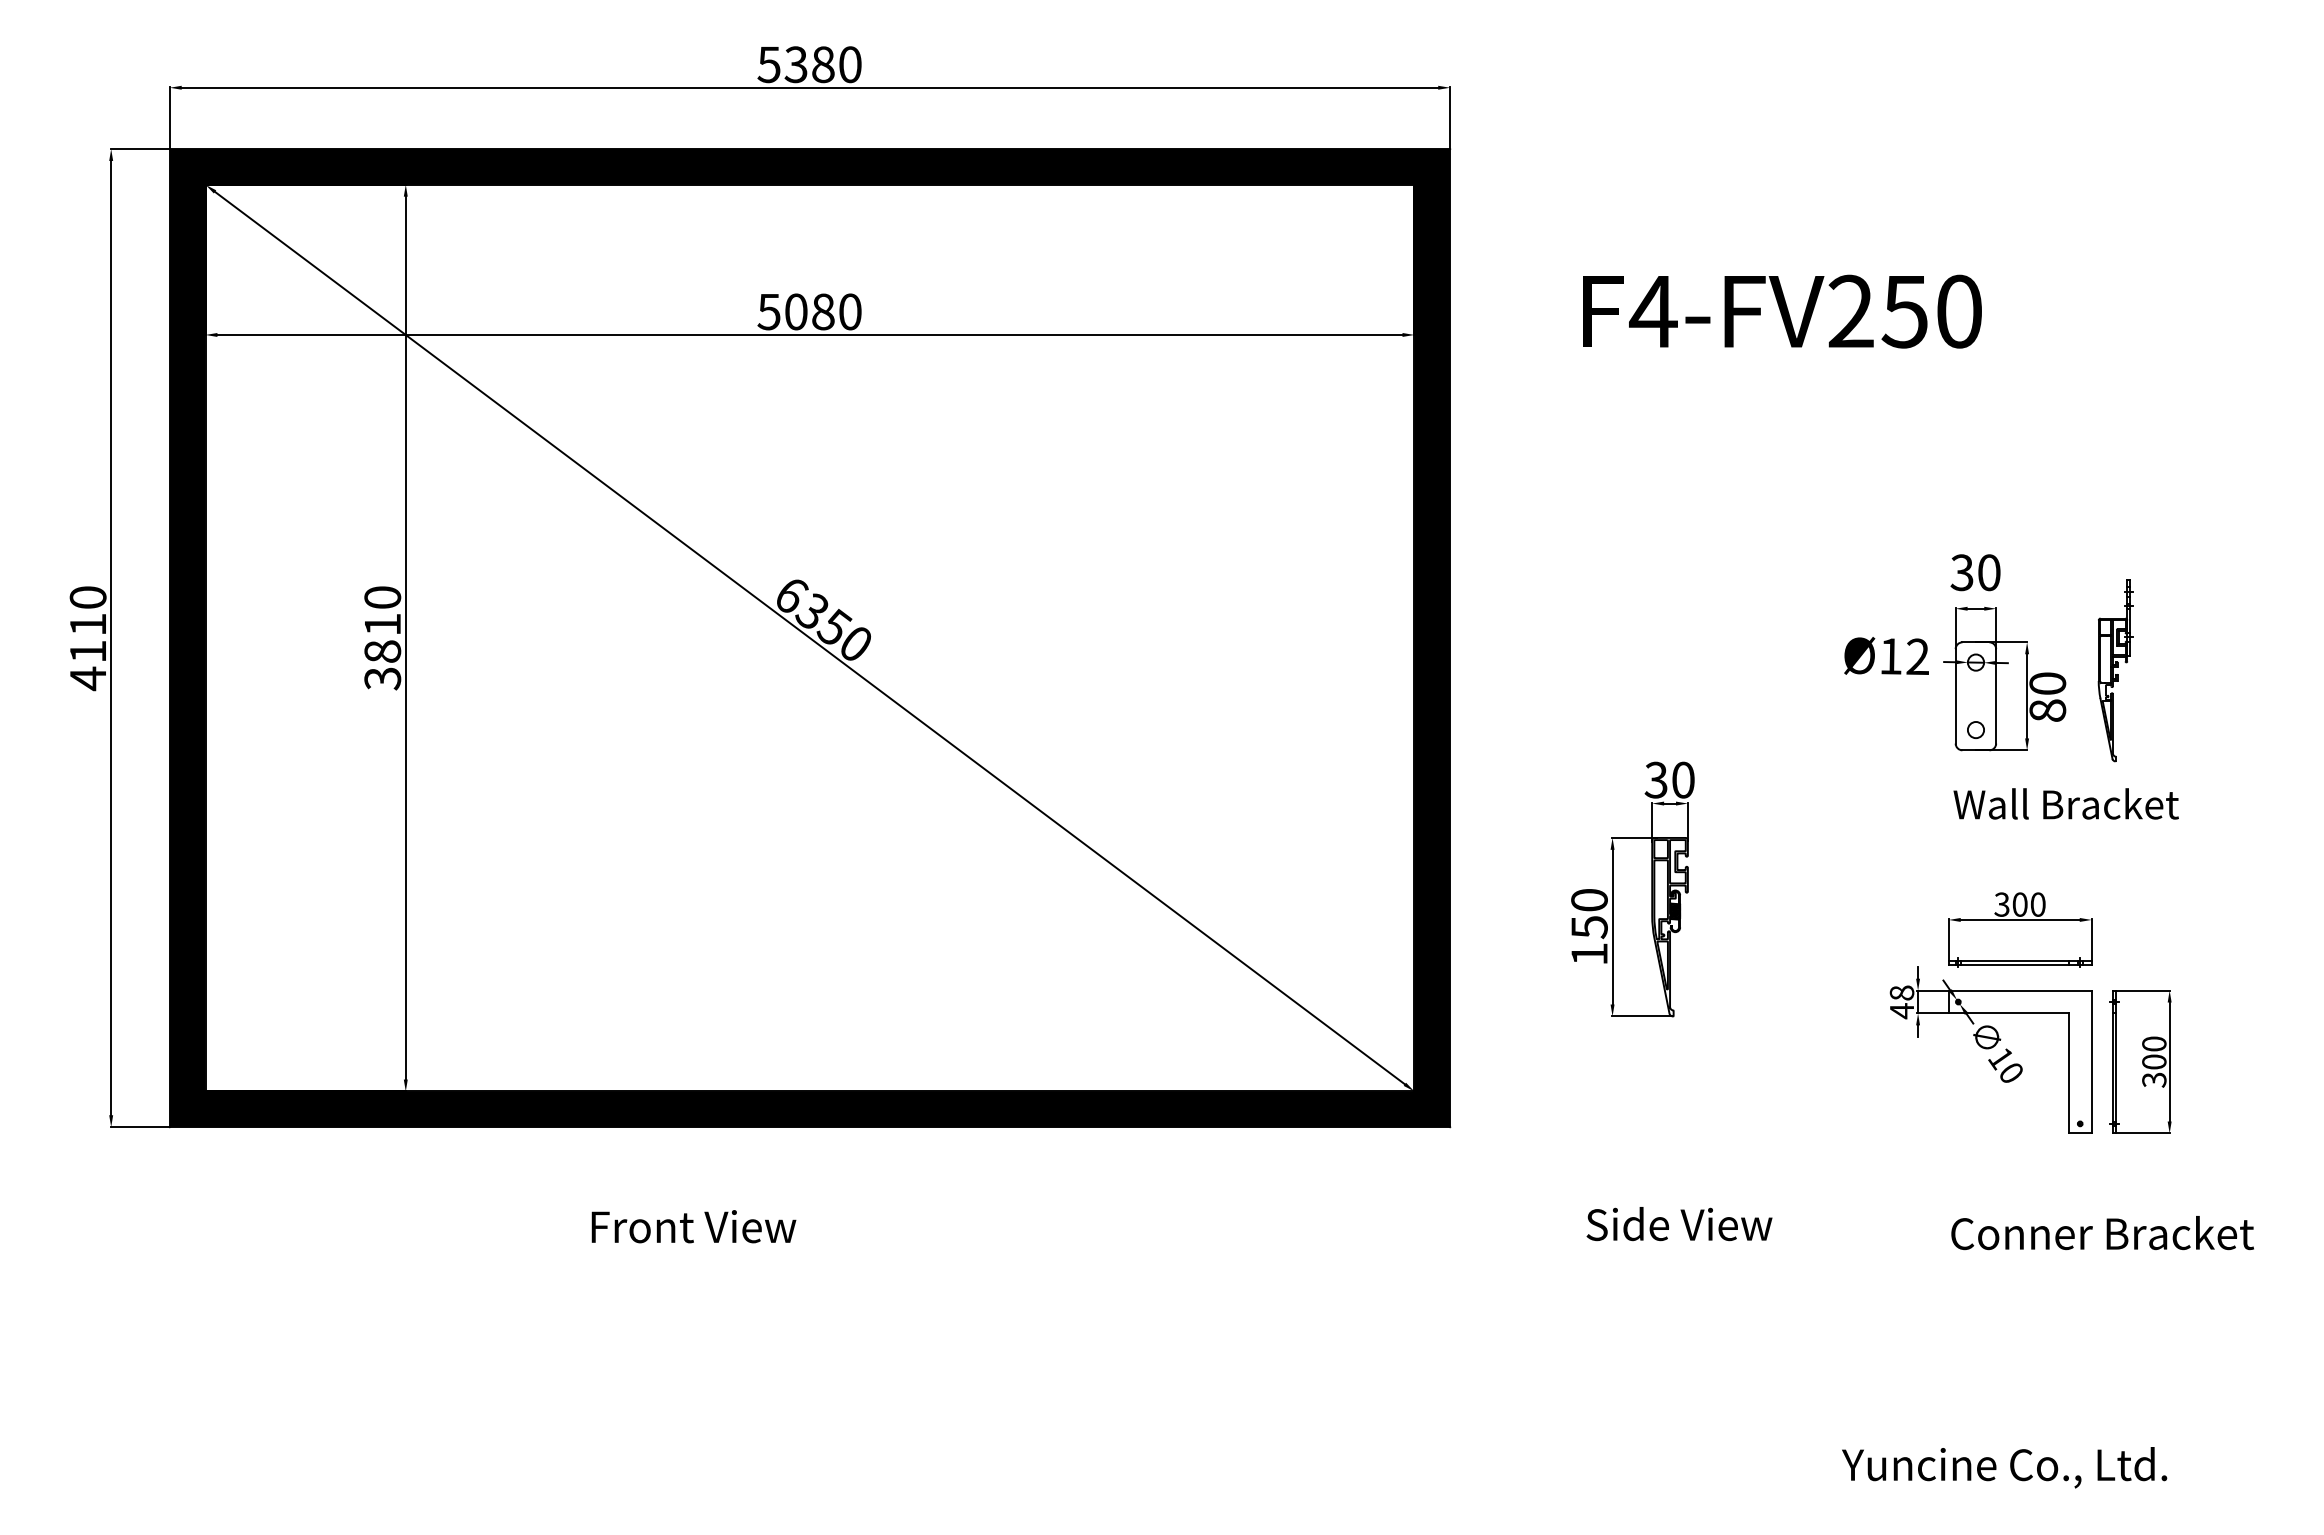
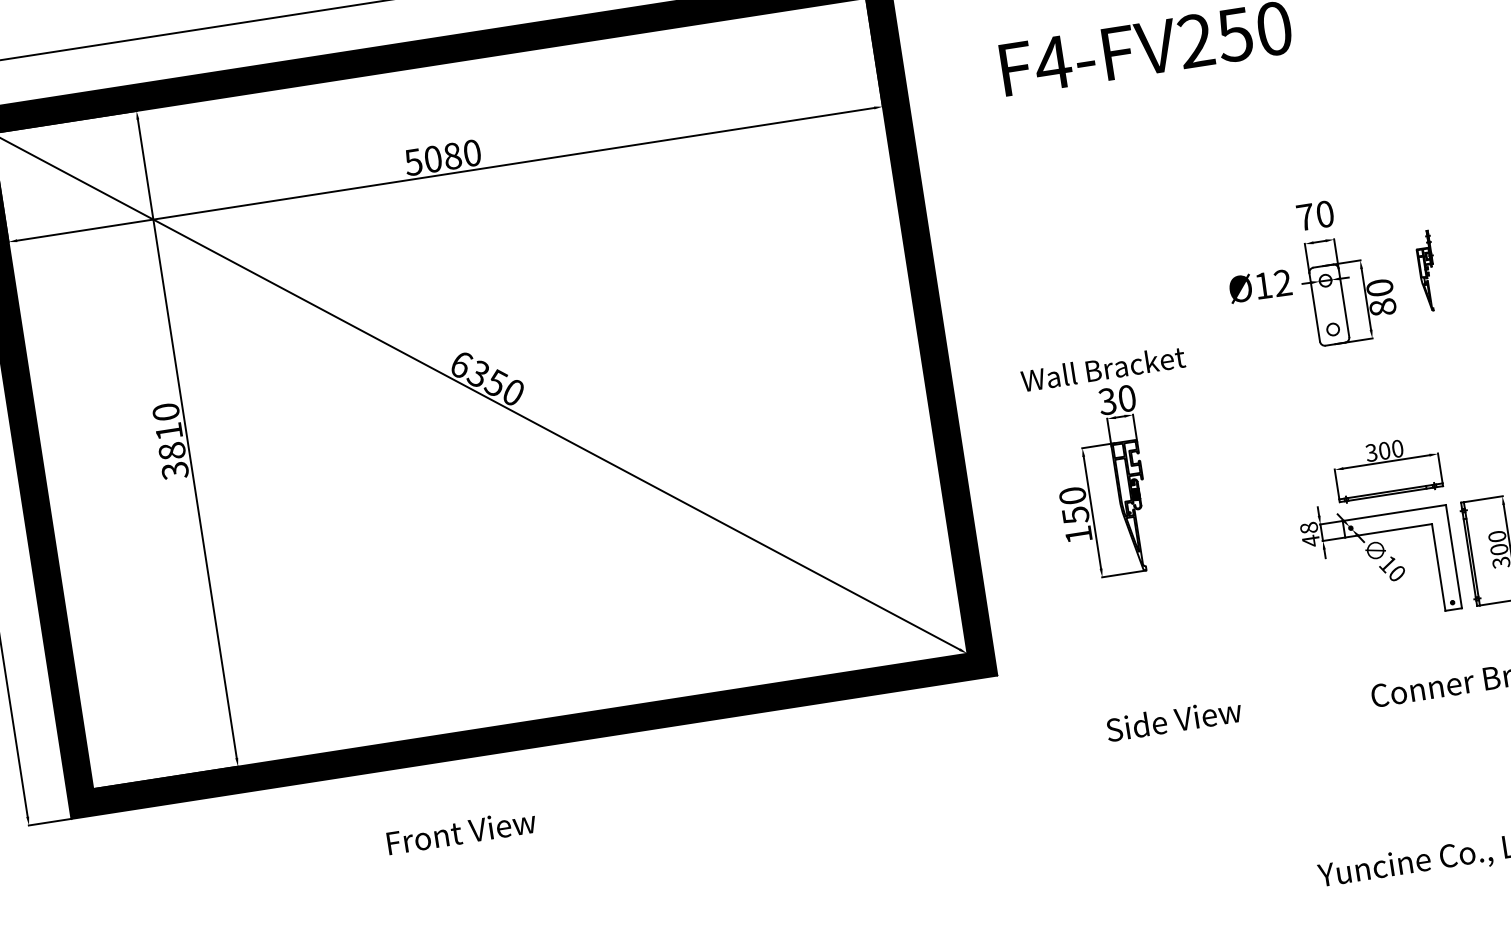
text: (1961, 572) -> (1305, 217), 30 -> 70
part: (2115, 670) -> (1427, 270), size x0.6
text: (2065, 803) -> (1102, 368), moved

